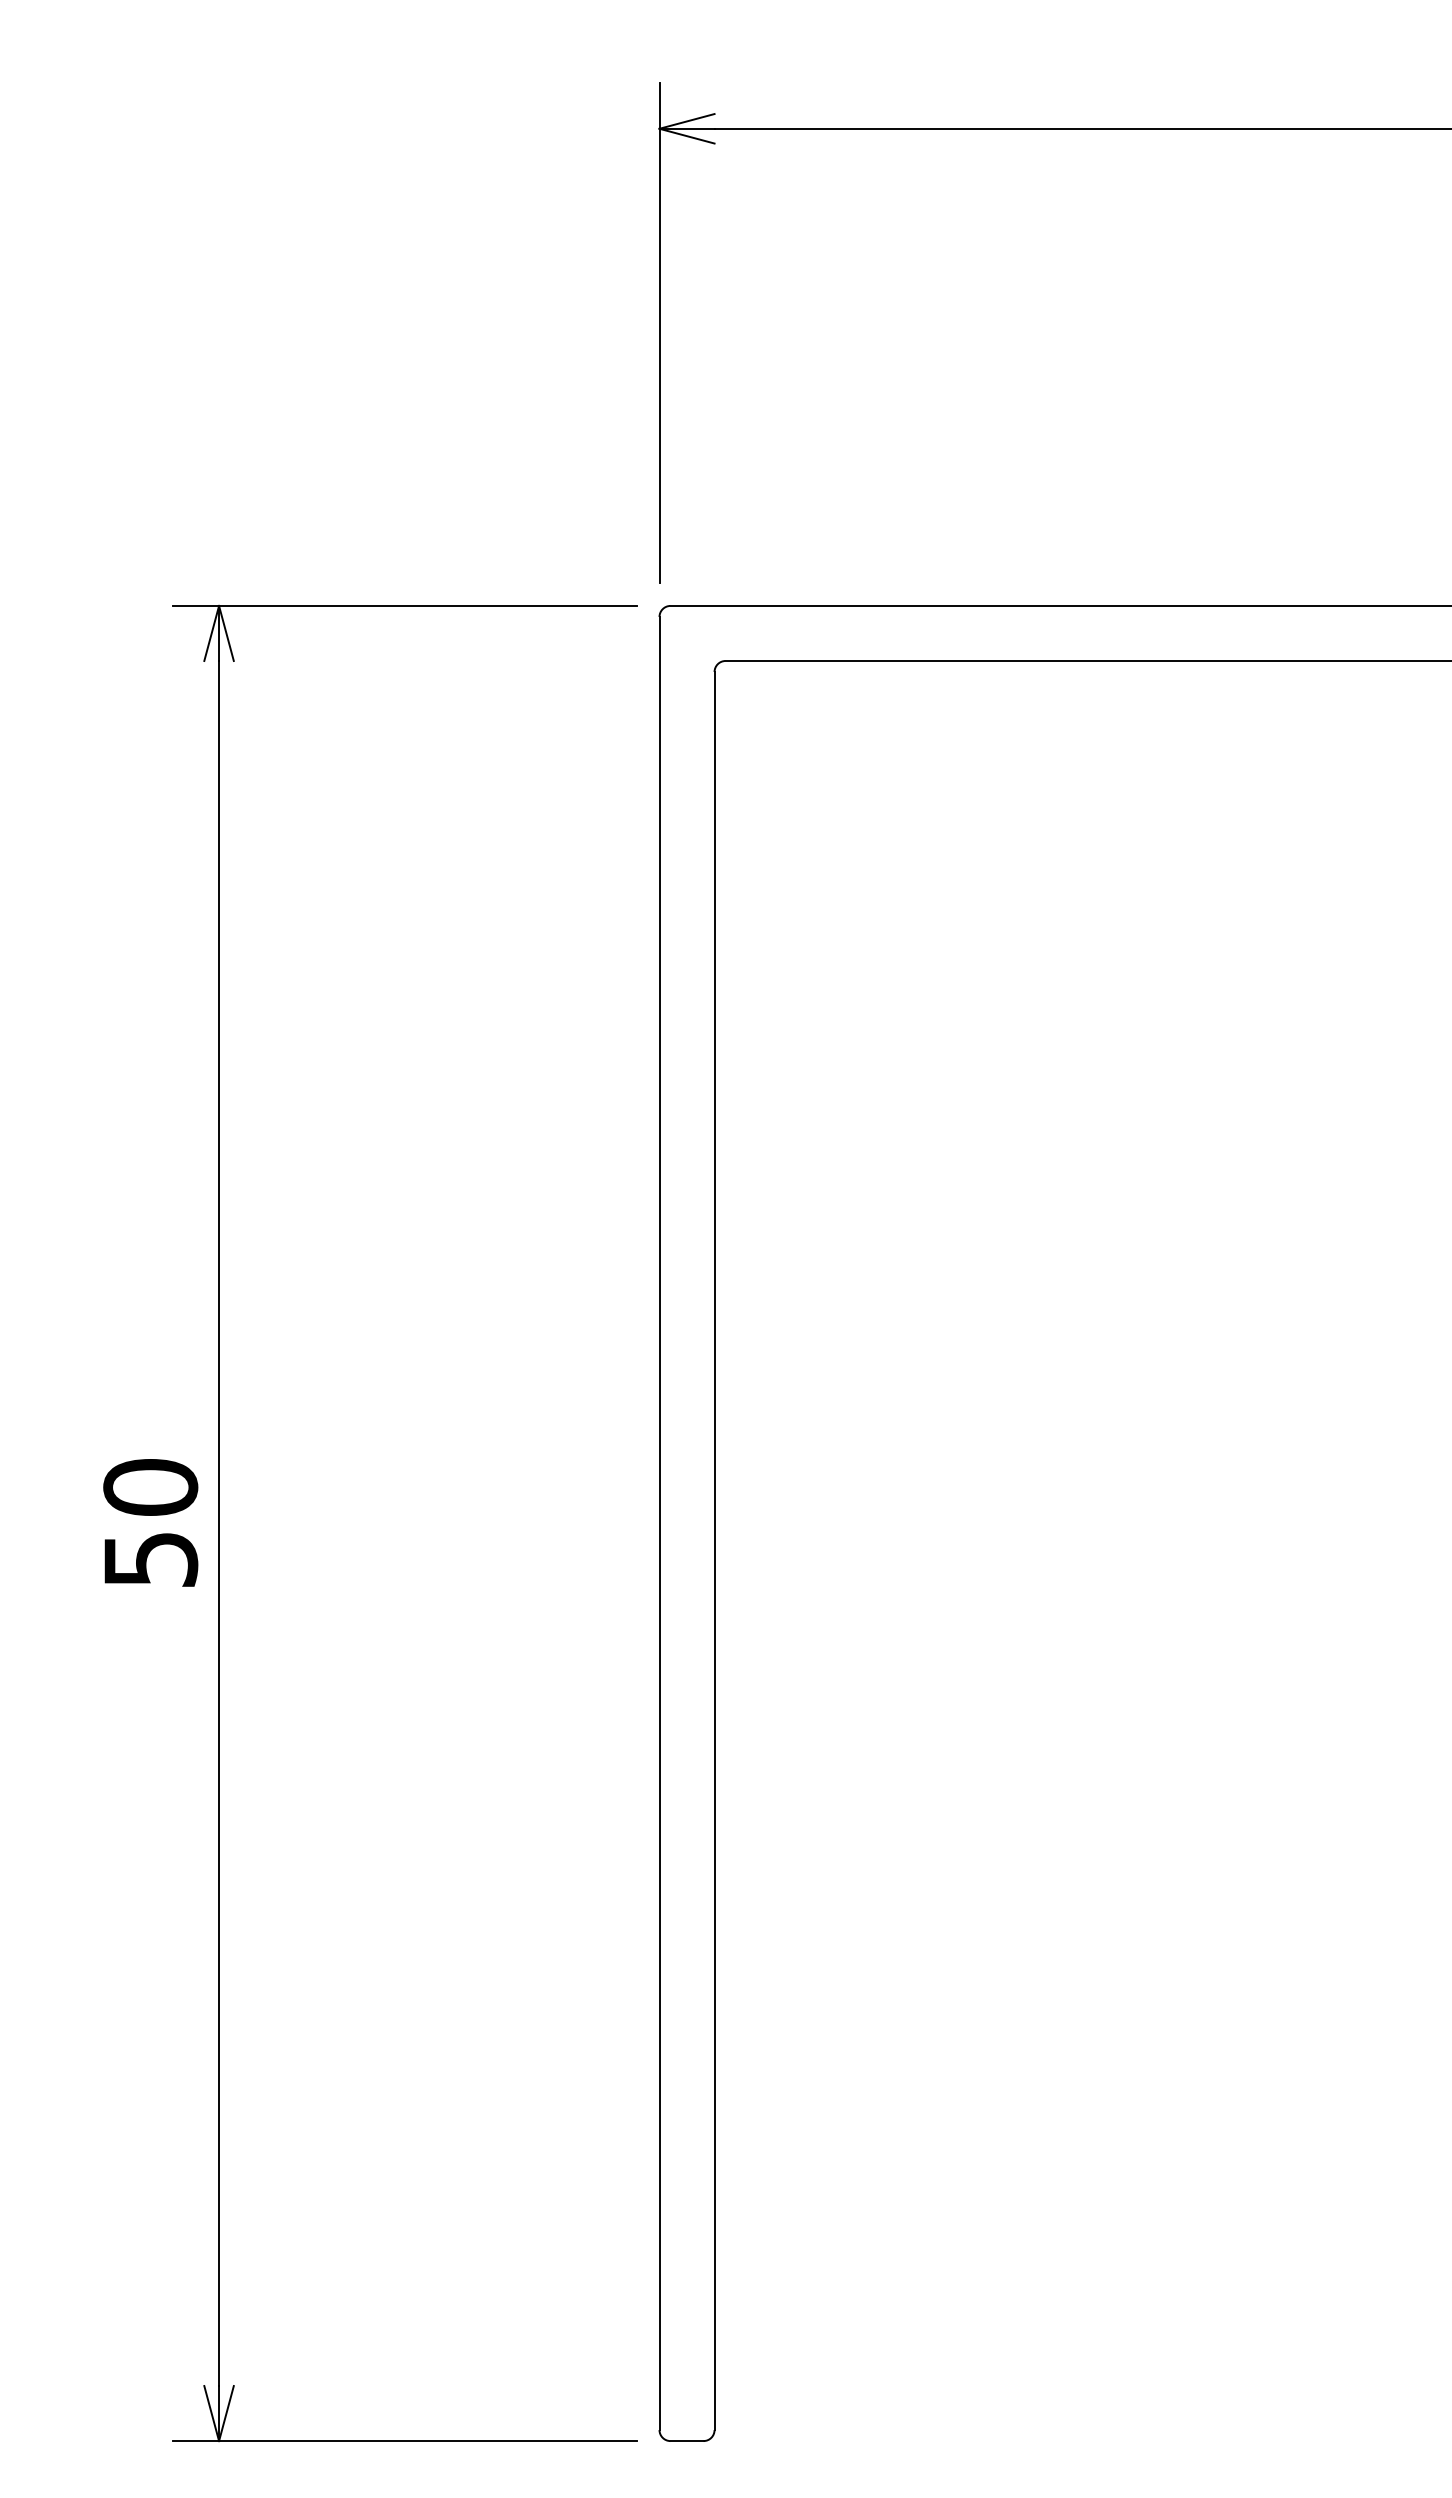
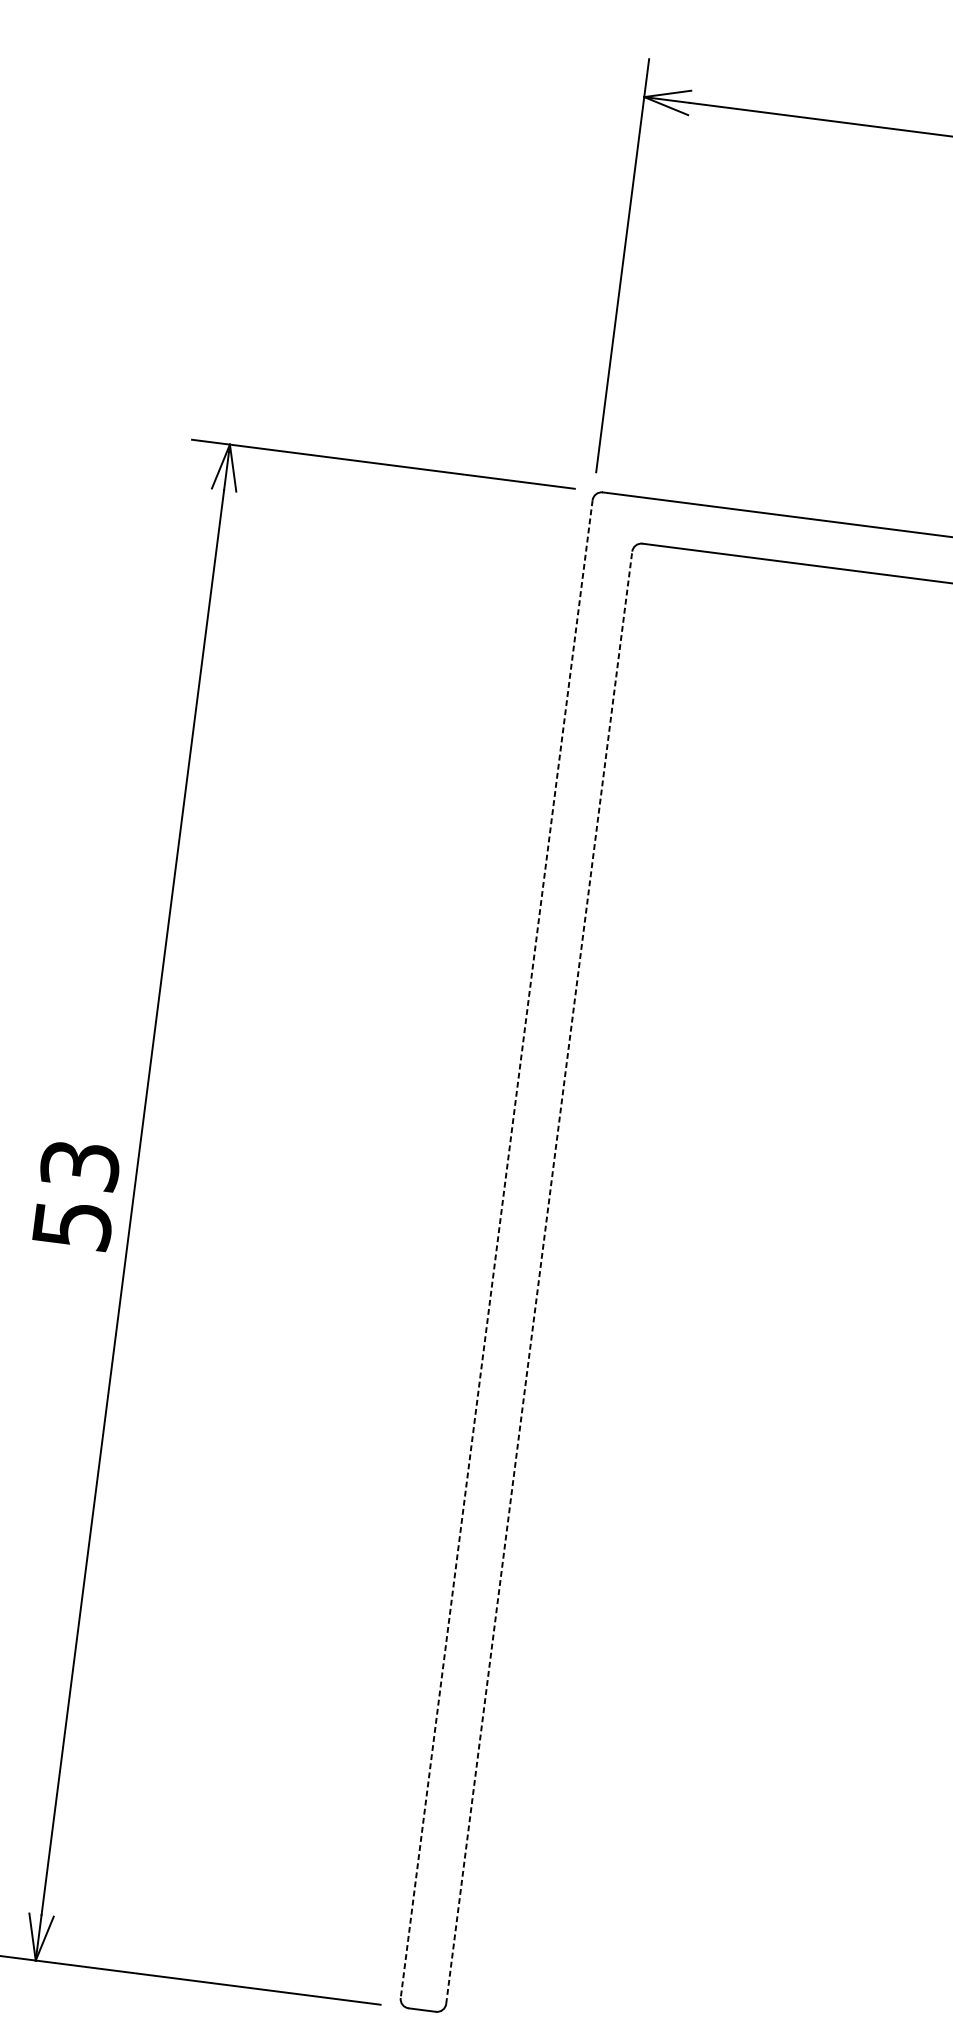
text: (150, 1487) -> (80, 1165), 50 -> 53
line: (659, 1523) -> (496, 1249), solid -> dashed
line: (714, 1550) -> (539, 1277), solid -> dashed

